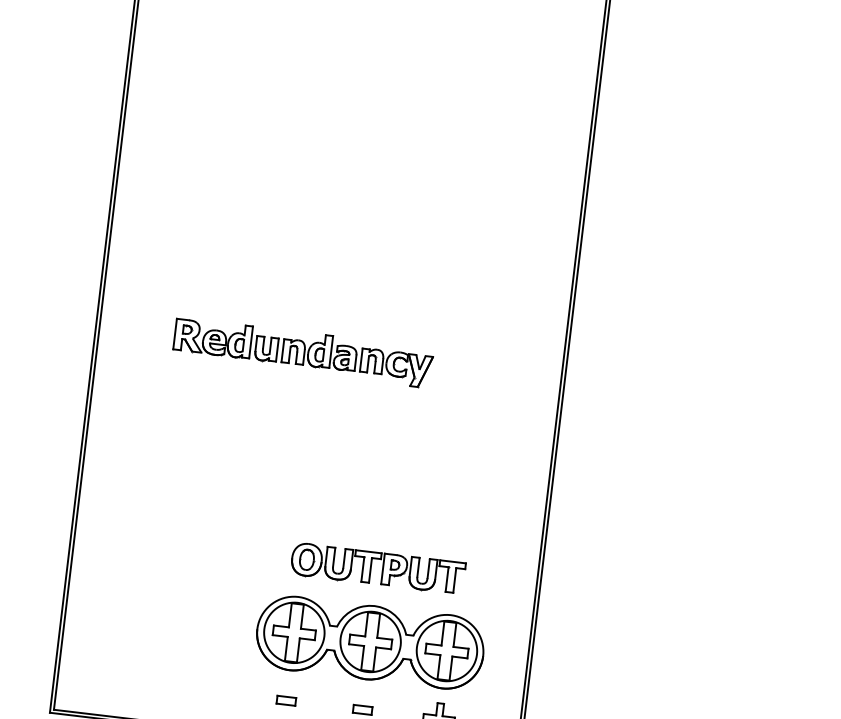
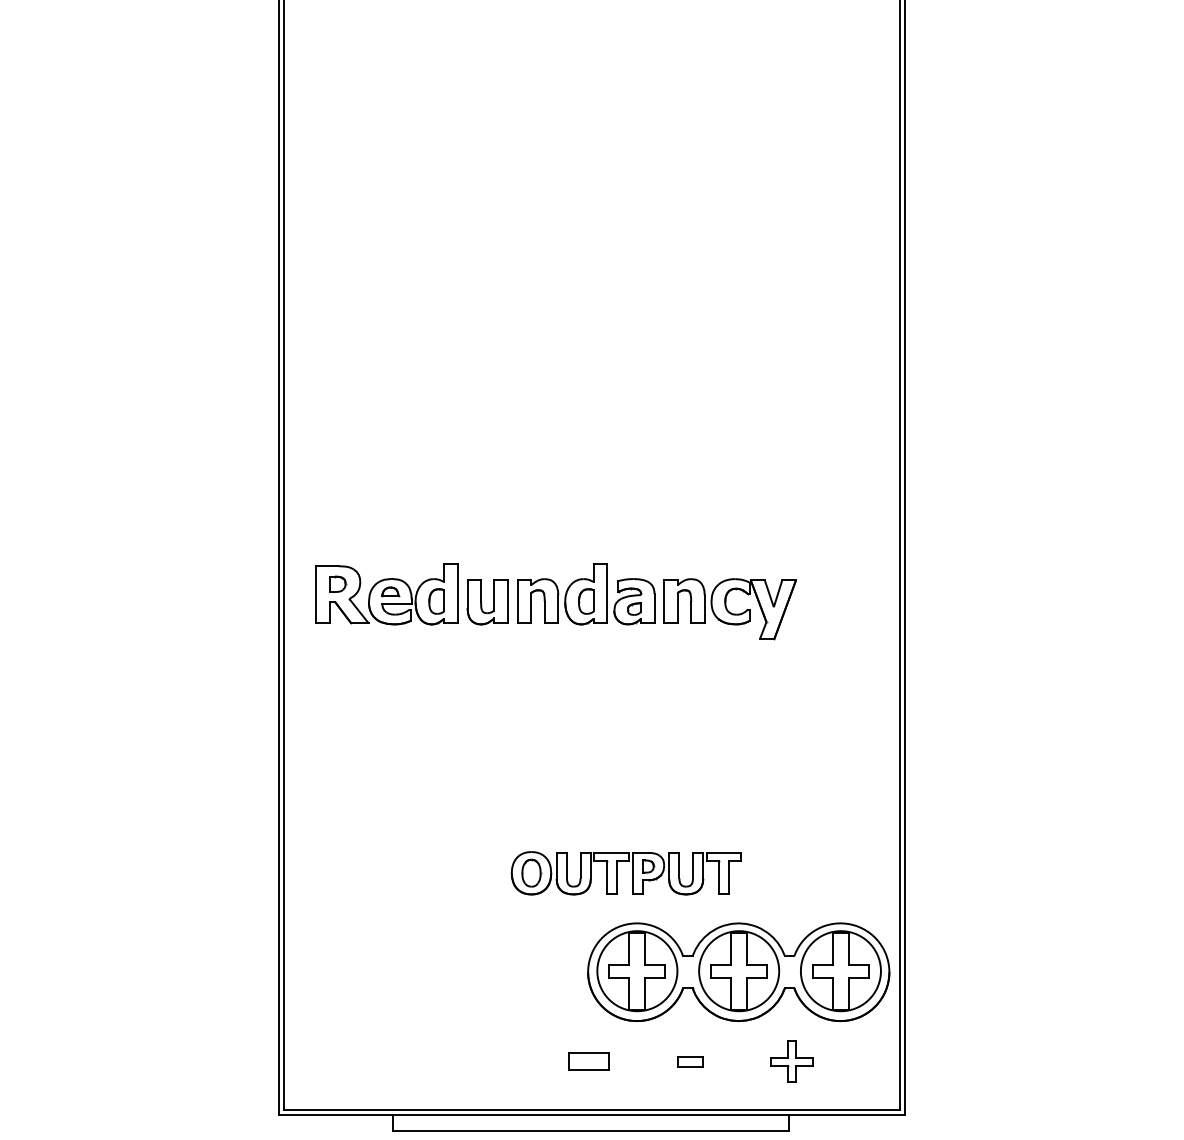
part: (303, 353) -> (556, 602), size x1.4
part: (382, 569) -> (632, 873), moved
part: (370, 642) -> (738, 972), moved
part: (286, 700) -> (588, 1061), size x1.6

